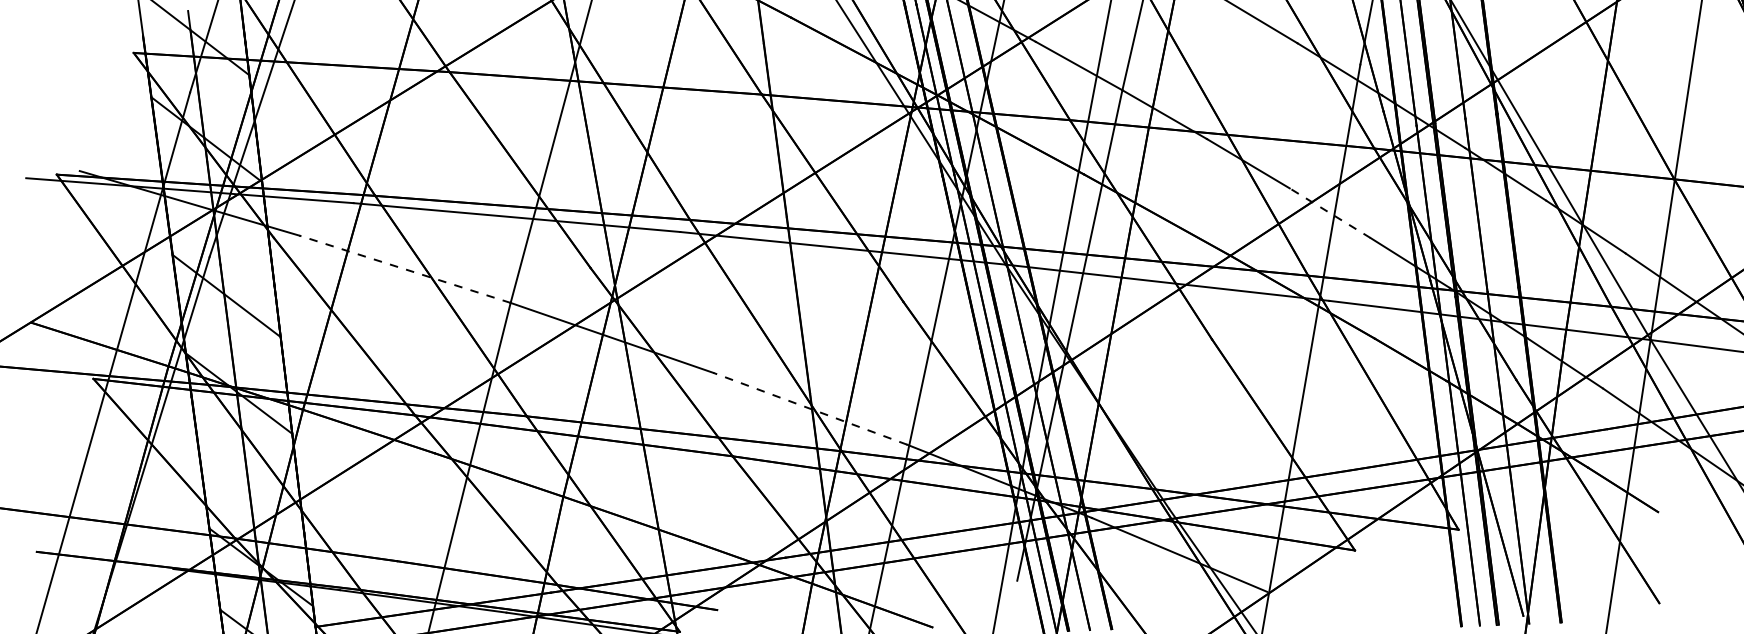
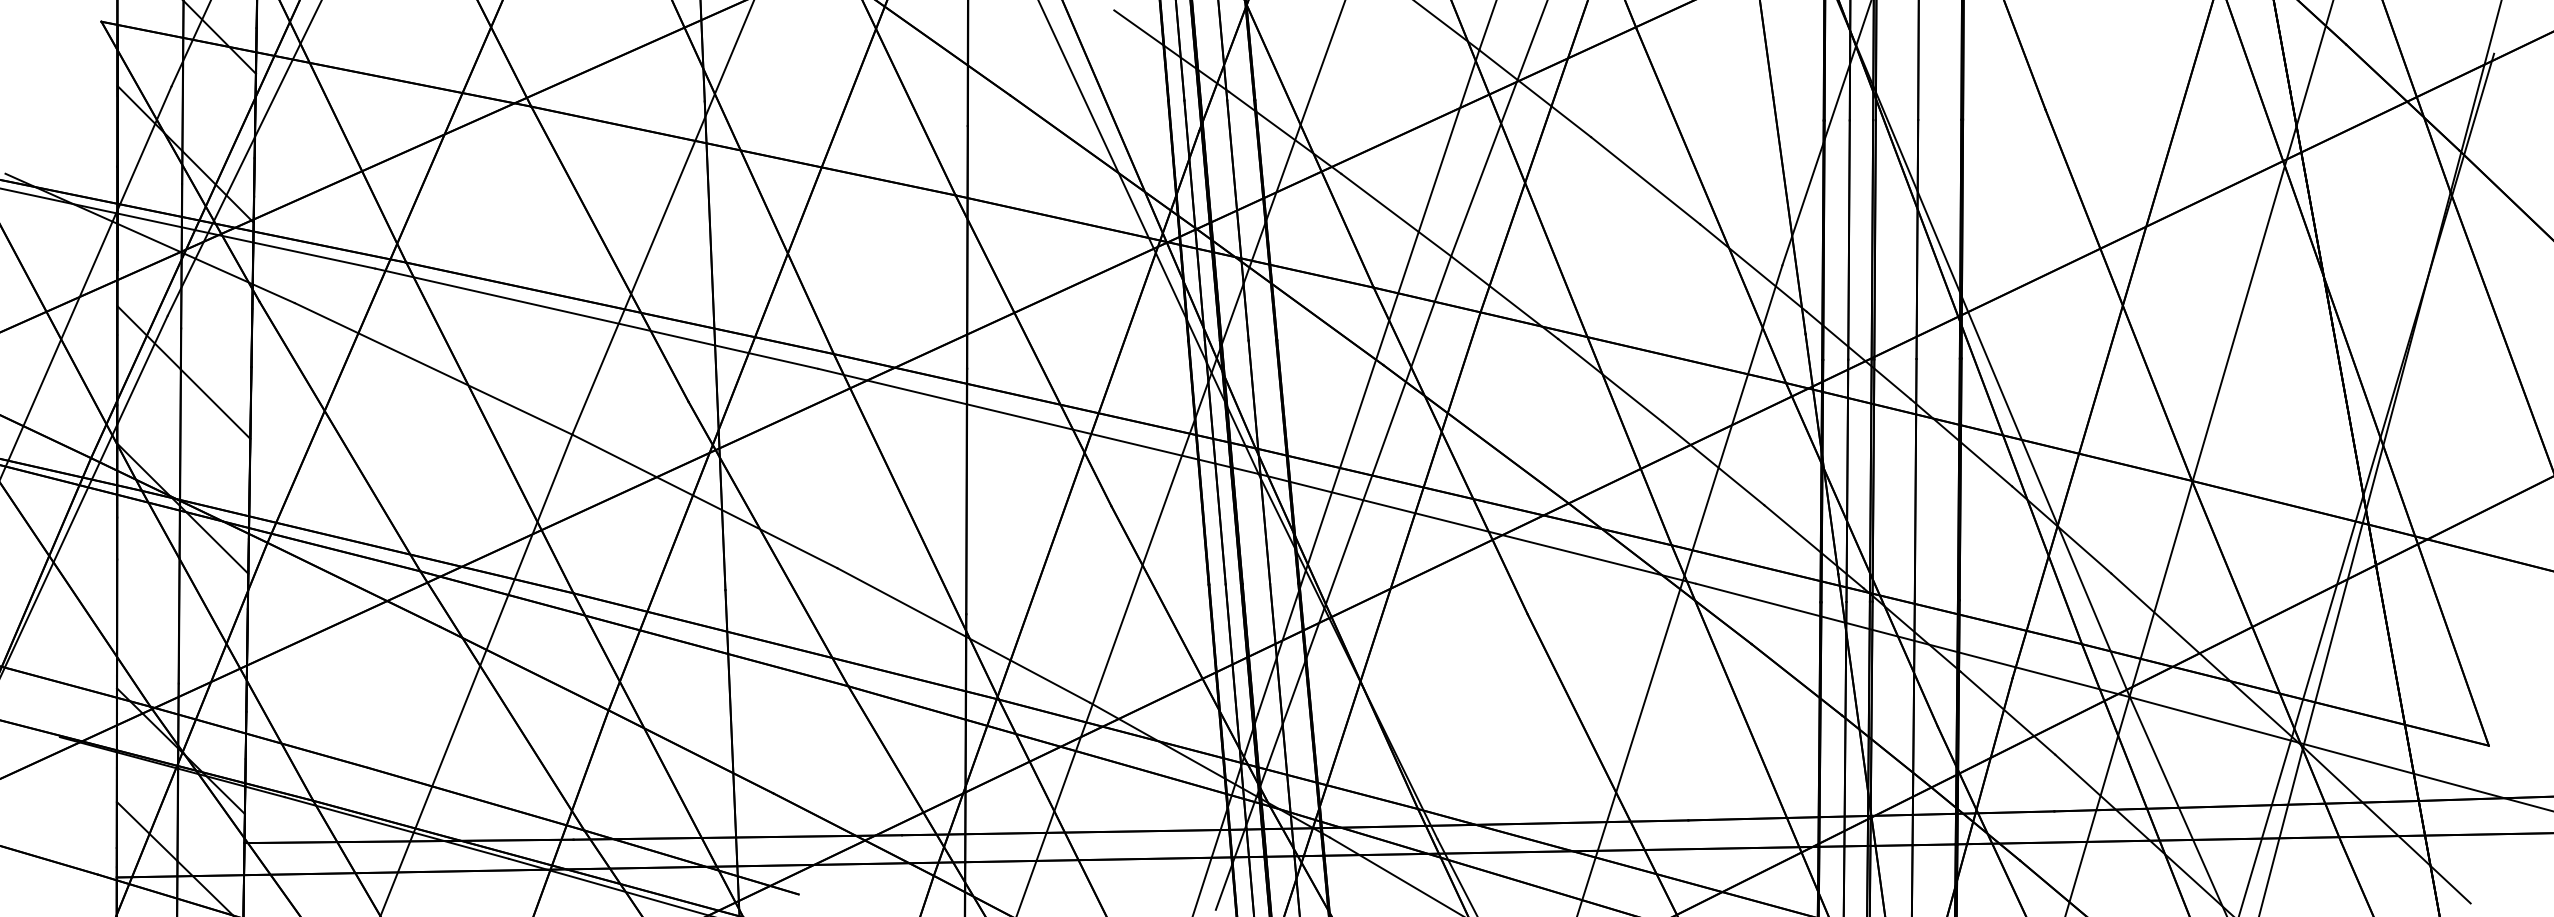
line: (1330, 213) -> (1713, 463), dashed -> solid
line: (404, 269) -> (433, 368), dashed -> solid
line: (810, 408) -> (963, 635), dashed -> solid

